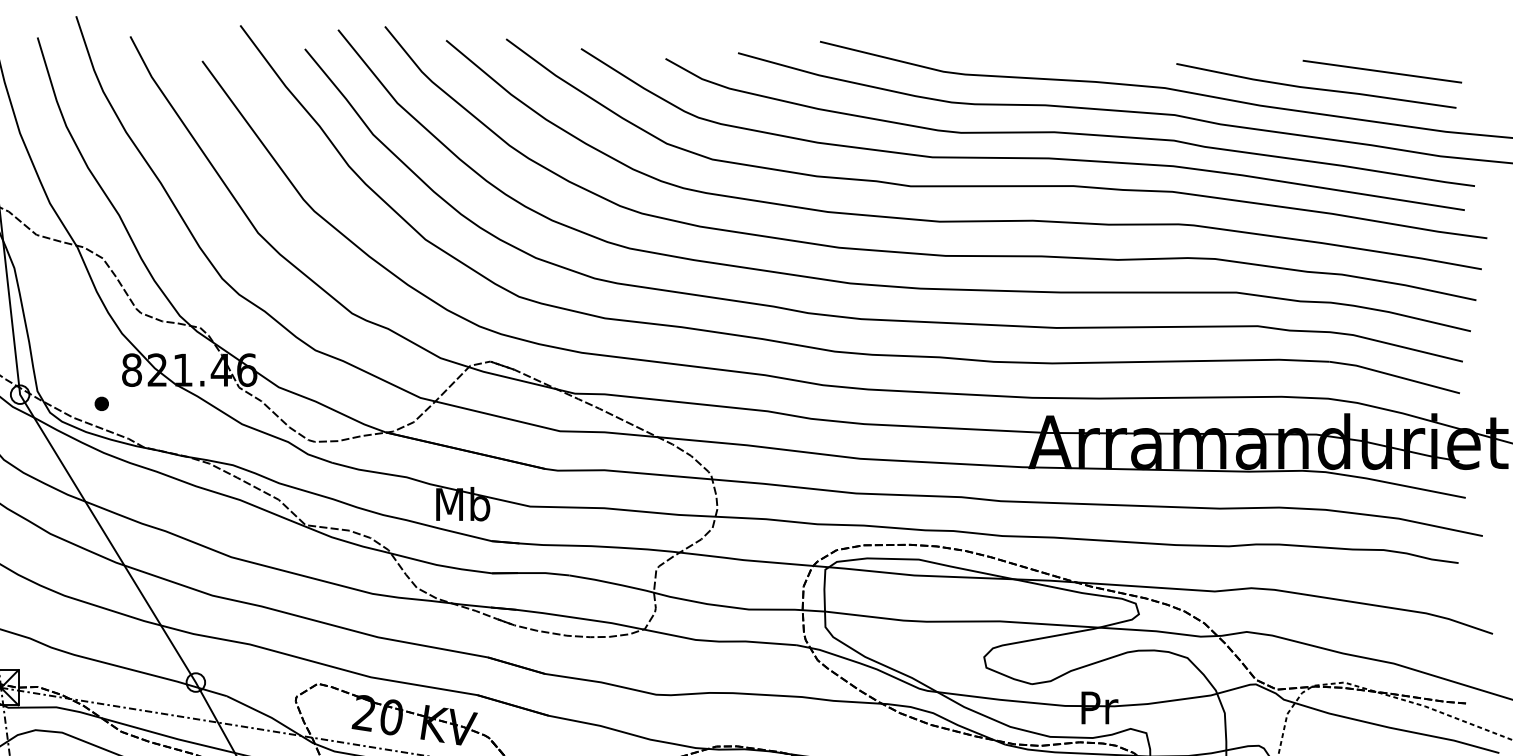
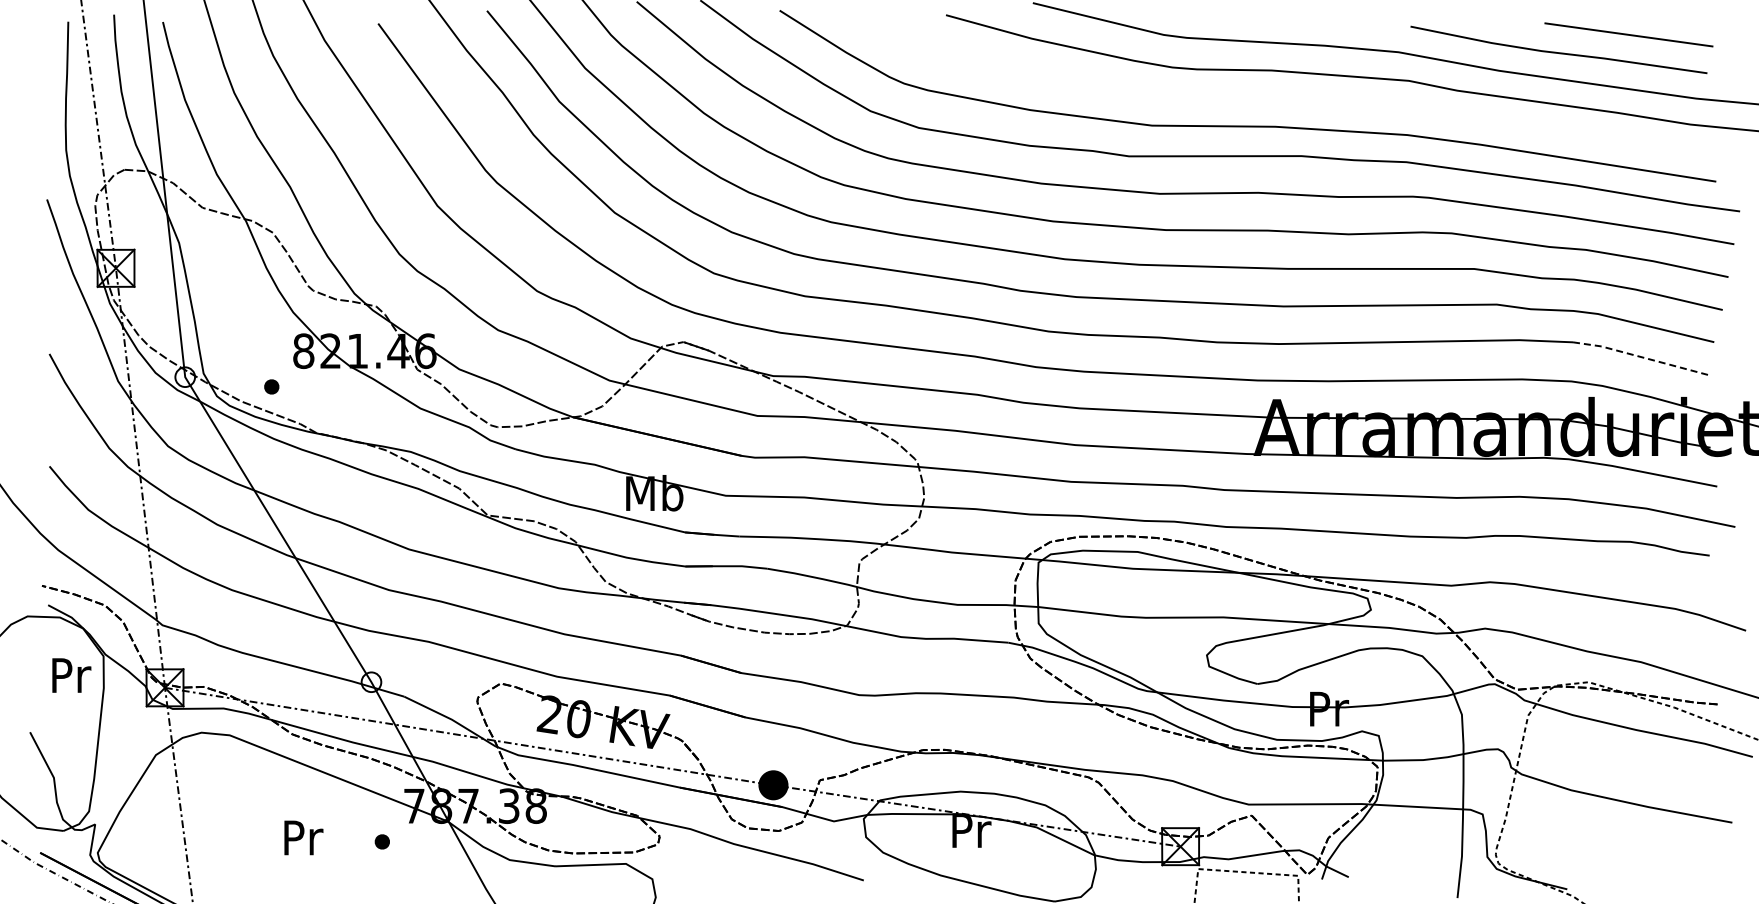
curve: (1069, 132) -> (1297, 99), removed
line: (1394, 376) -> (1641, 357), solid -> dashed

